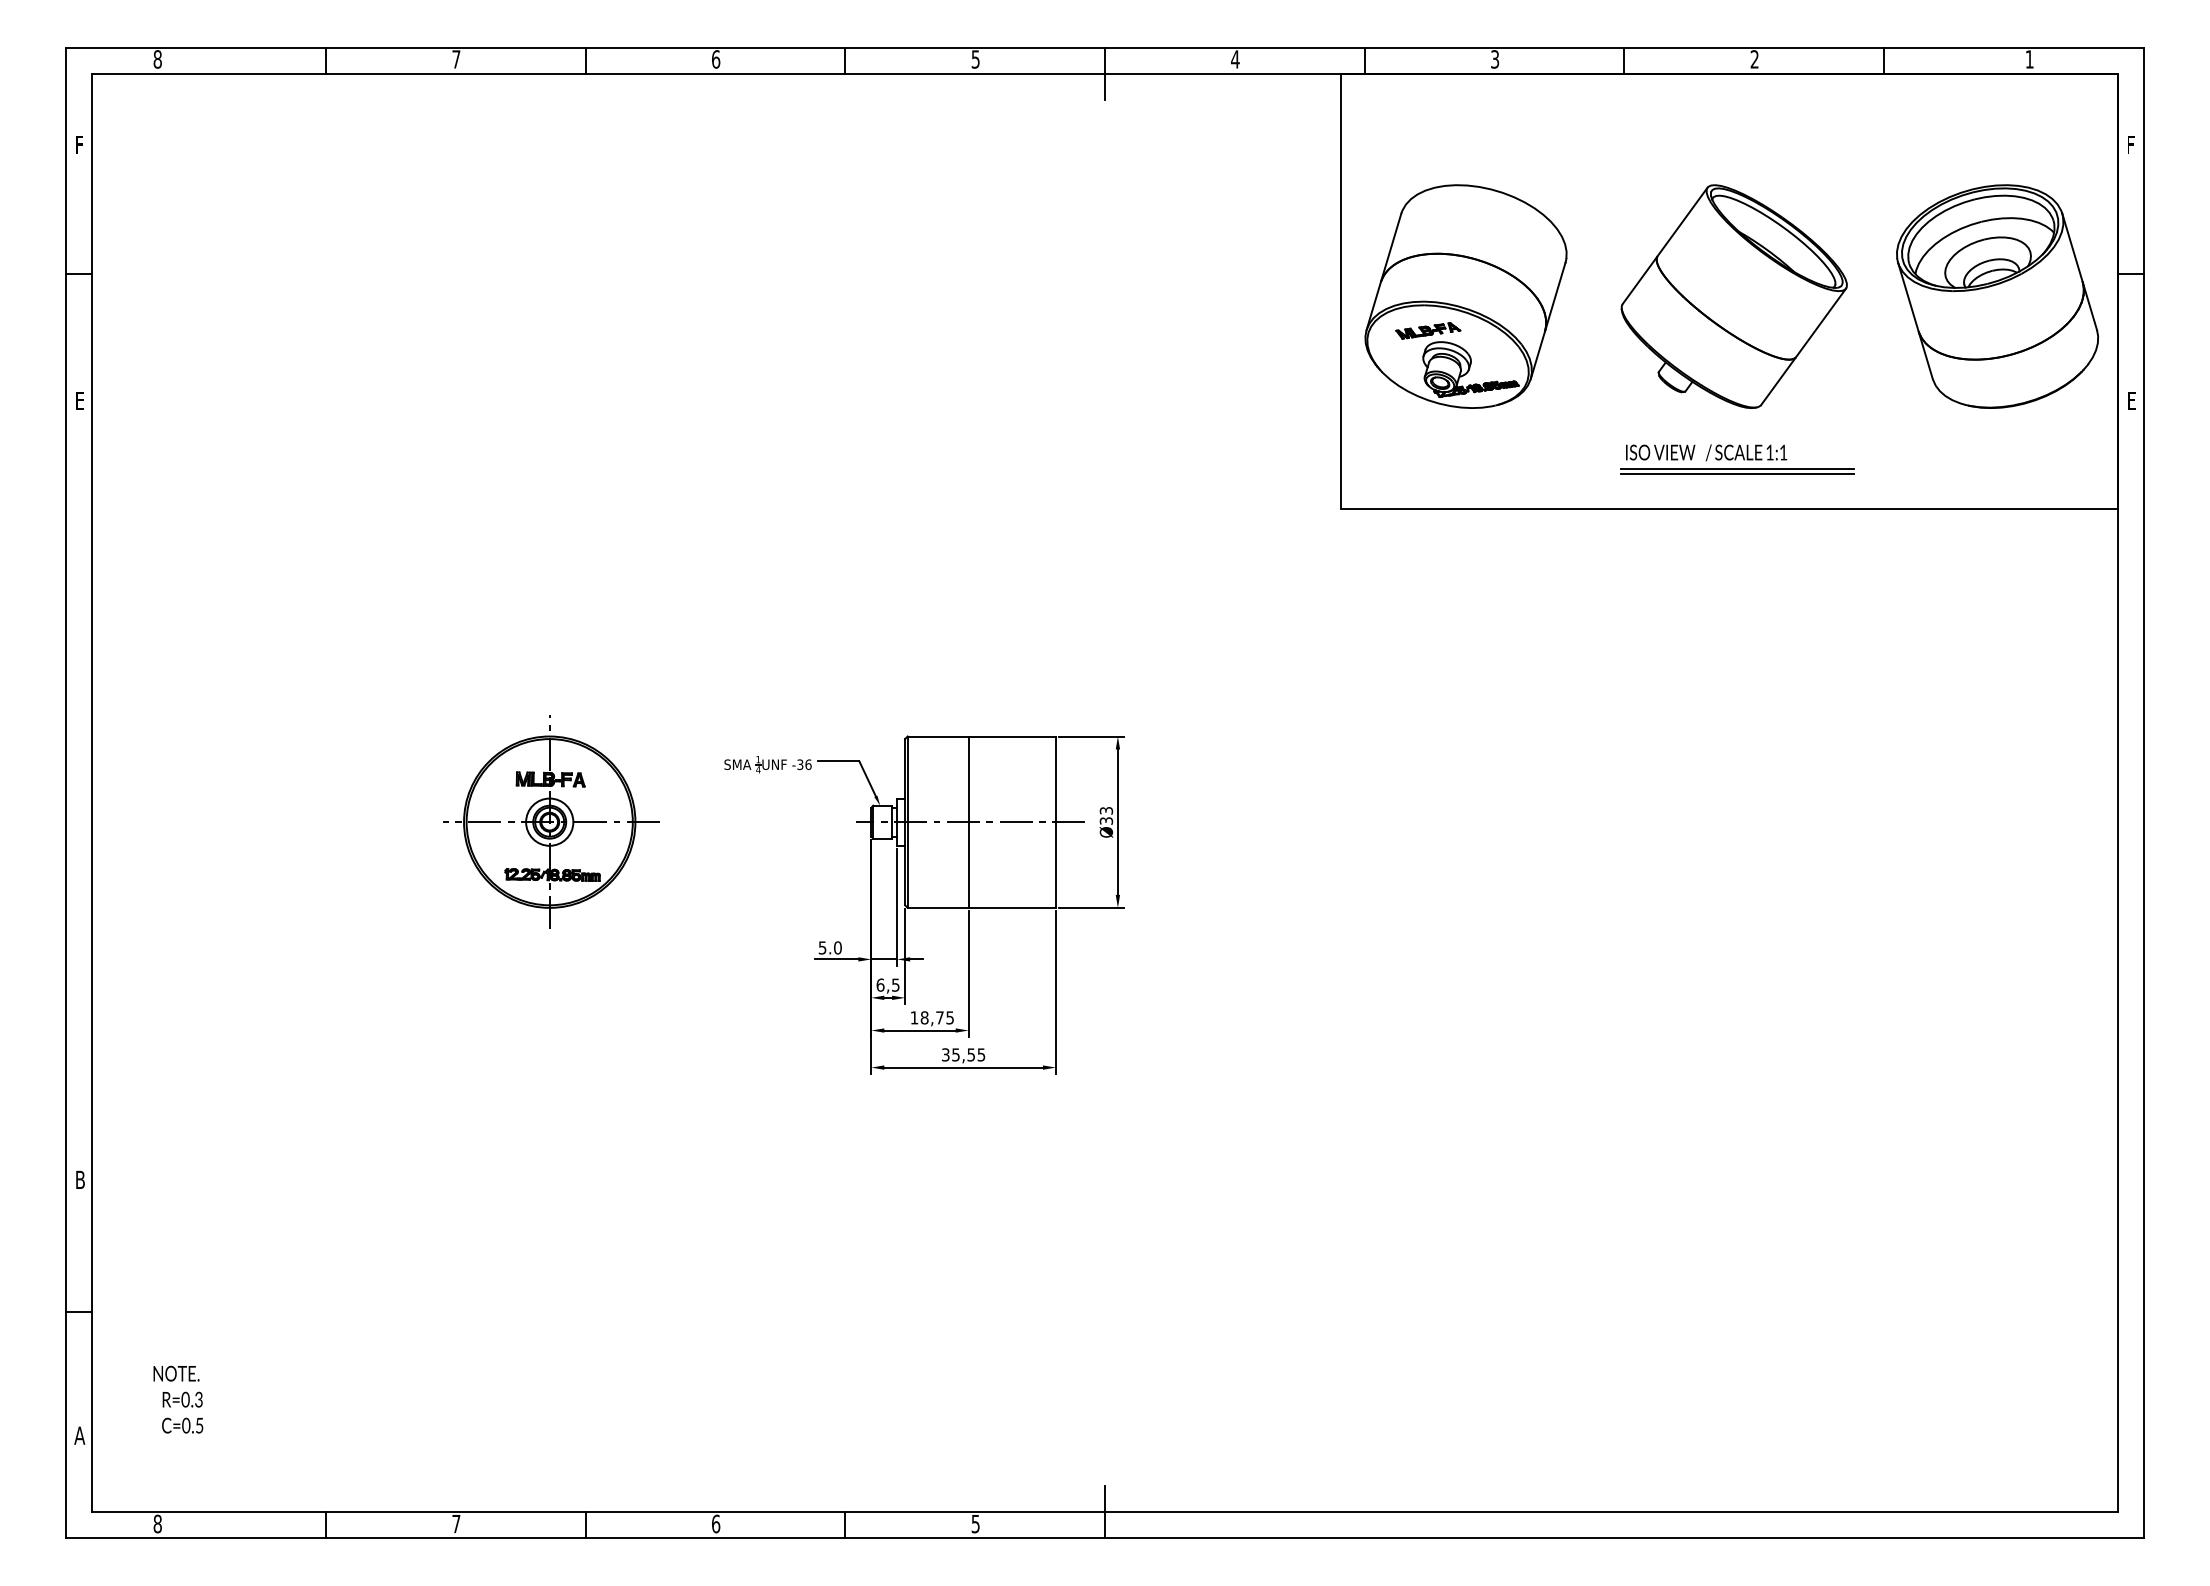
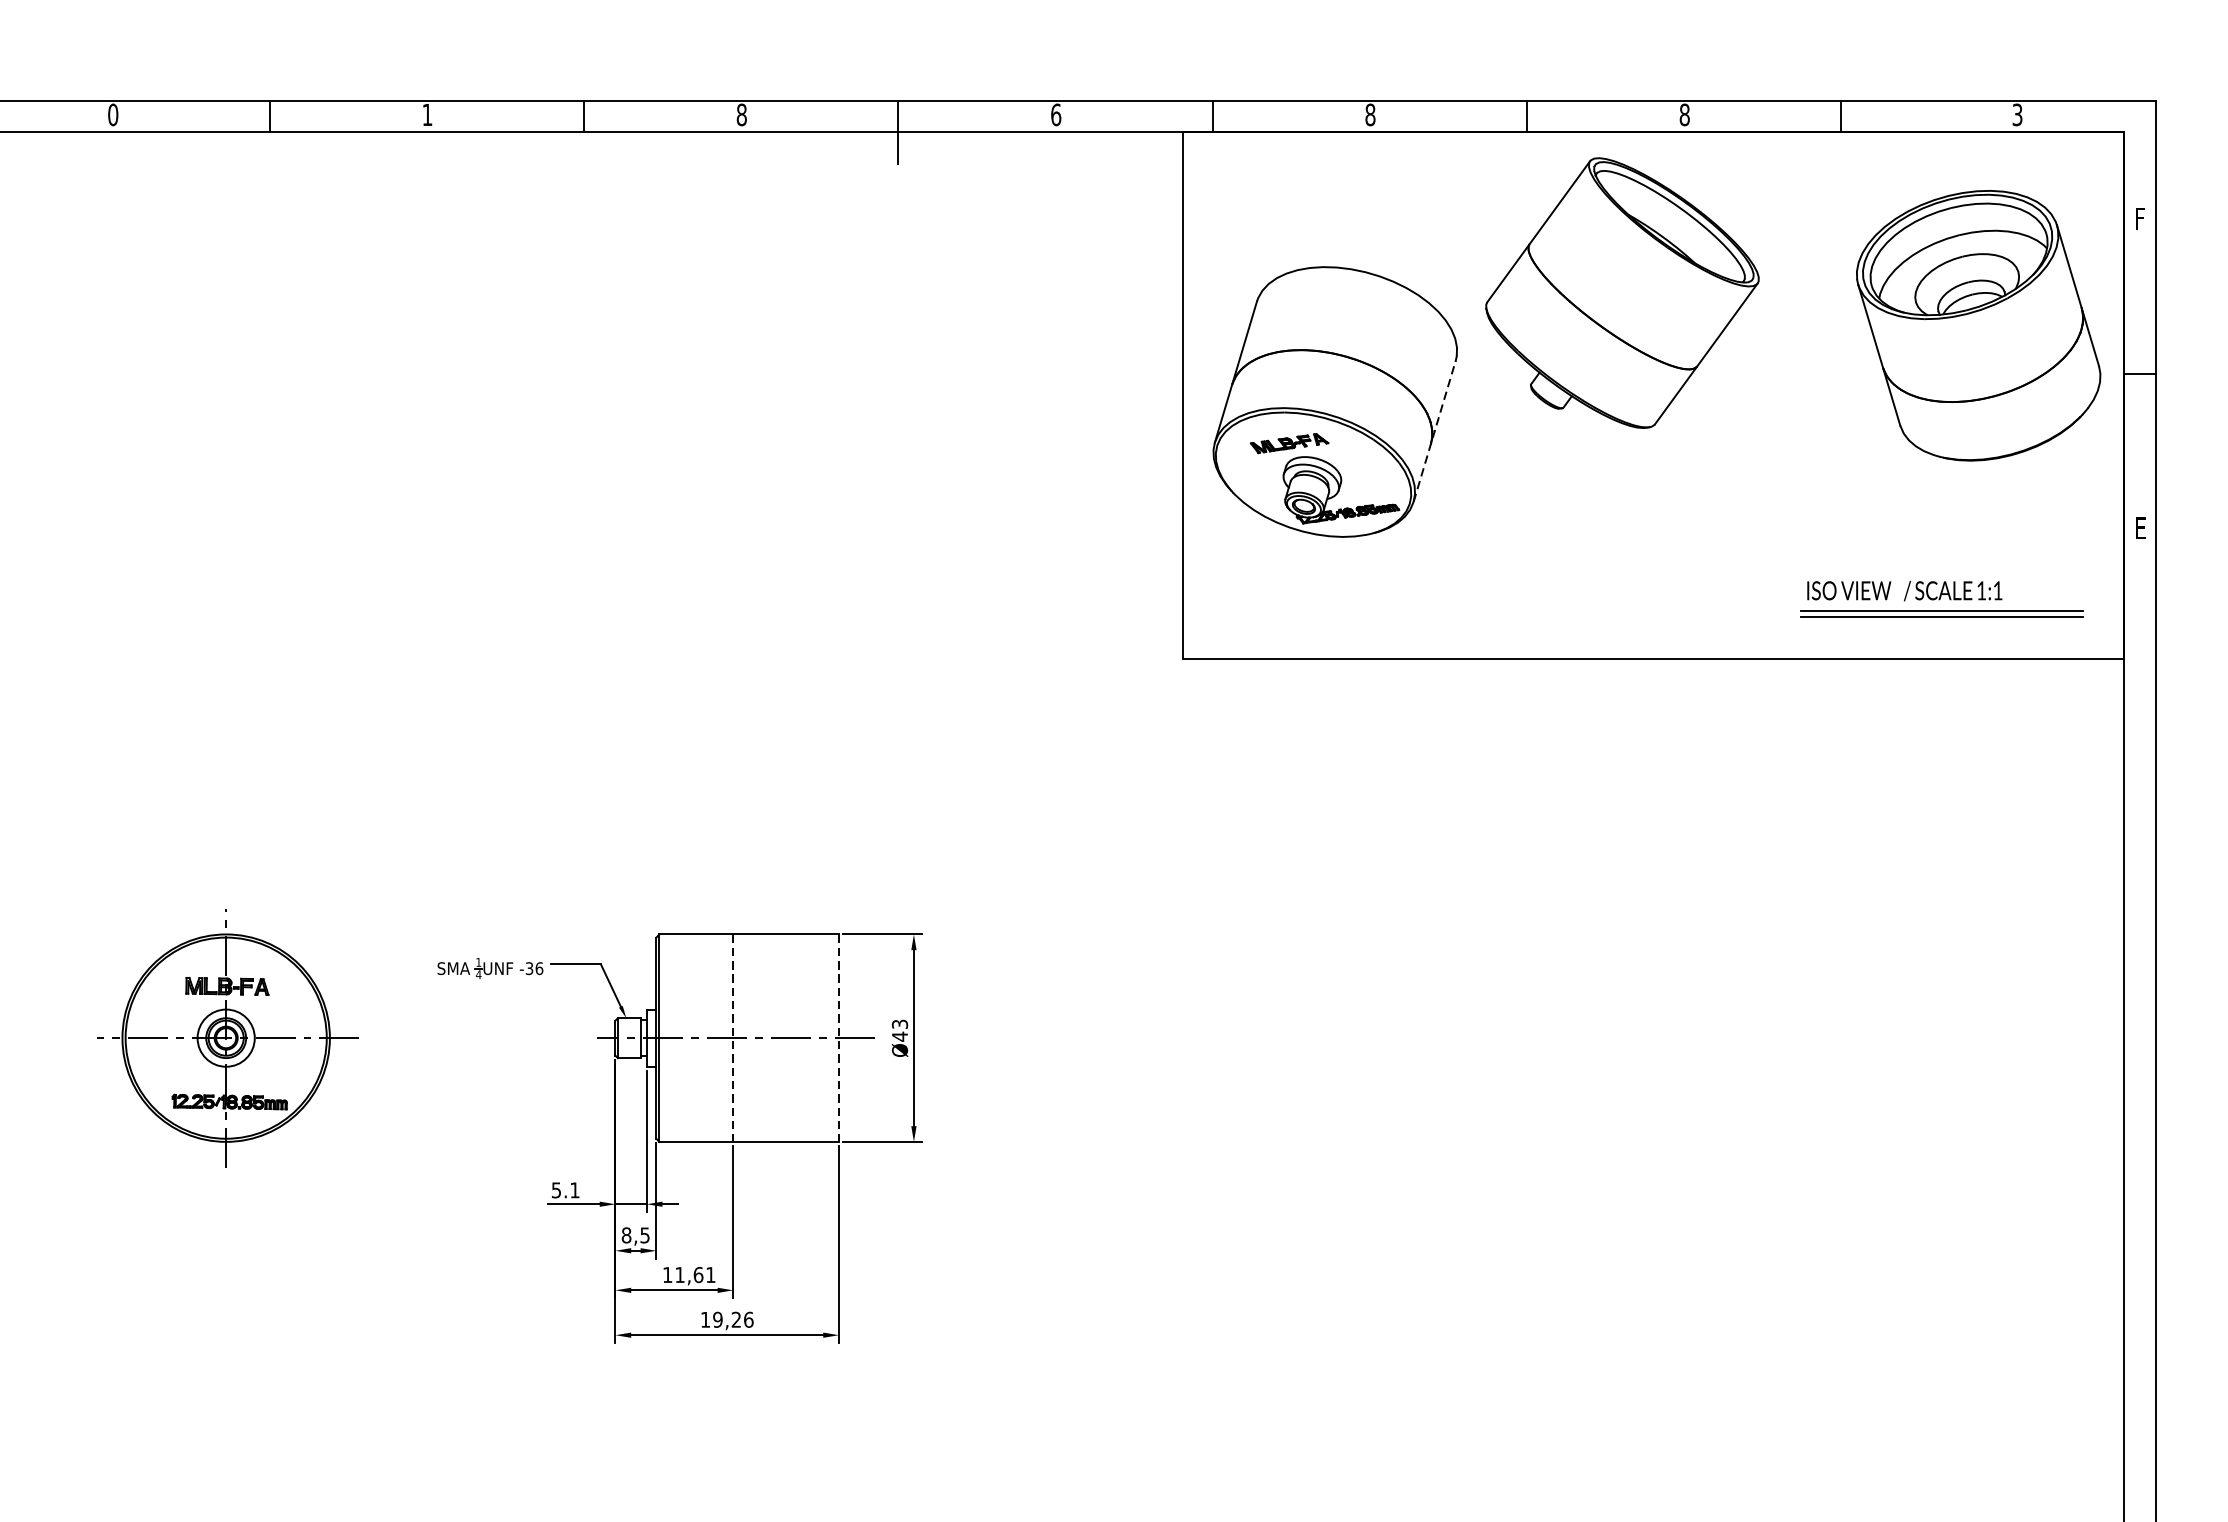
text: (456, 59) -> (113, 114), 7 -> 0
text: (716, 59) -> (428, 114), 6 -> 1
text: (975, 59) -> (741, 114), 5 -> 8
text: (1235, 59) -> (1056, 114), 4 -> 6
text: (1495, 59) -> (1370, 114), 3 -> 8
text: (1754, 59) -> (1684, 114), 2 -> 8
text: (2029, 59) -> (2017, 114), 1 -> 3
part: (1733, 296) -> (1621, 292), moved
part: (1997, 296) -> (1978, 325), moved
line: (1548, 320) -> (1435, 430), solid -> dashed
part: (1737, 459) -> (1942, 599), moved
text: (1106, 820) -> (900, 1036), Ø33 -> Ø43
line: (968, 822) -> (733, 1038), solid -> dashed
line: (1055, 822) -> (838, 1038), solid -> dashed
text: (837, 947) -> (574, 1189), 5.0 -> 5.1
text: (880, 984) -> (626, 1234), 6,5 -> 8,5
text: (936, 1017) -> (694, 1274), 18,75 -> 11,61
text: (963, 1054) -> (727, 1319), 35,55 -> 19,26

